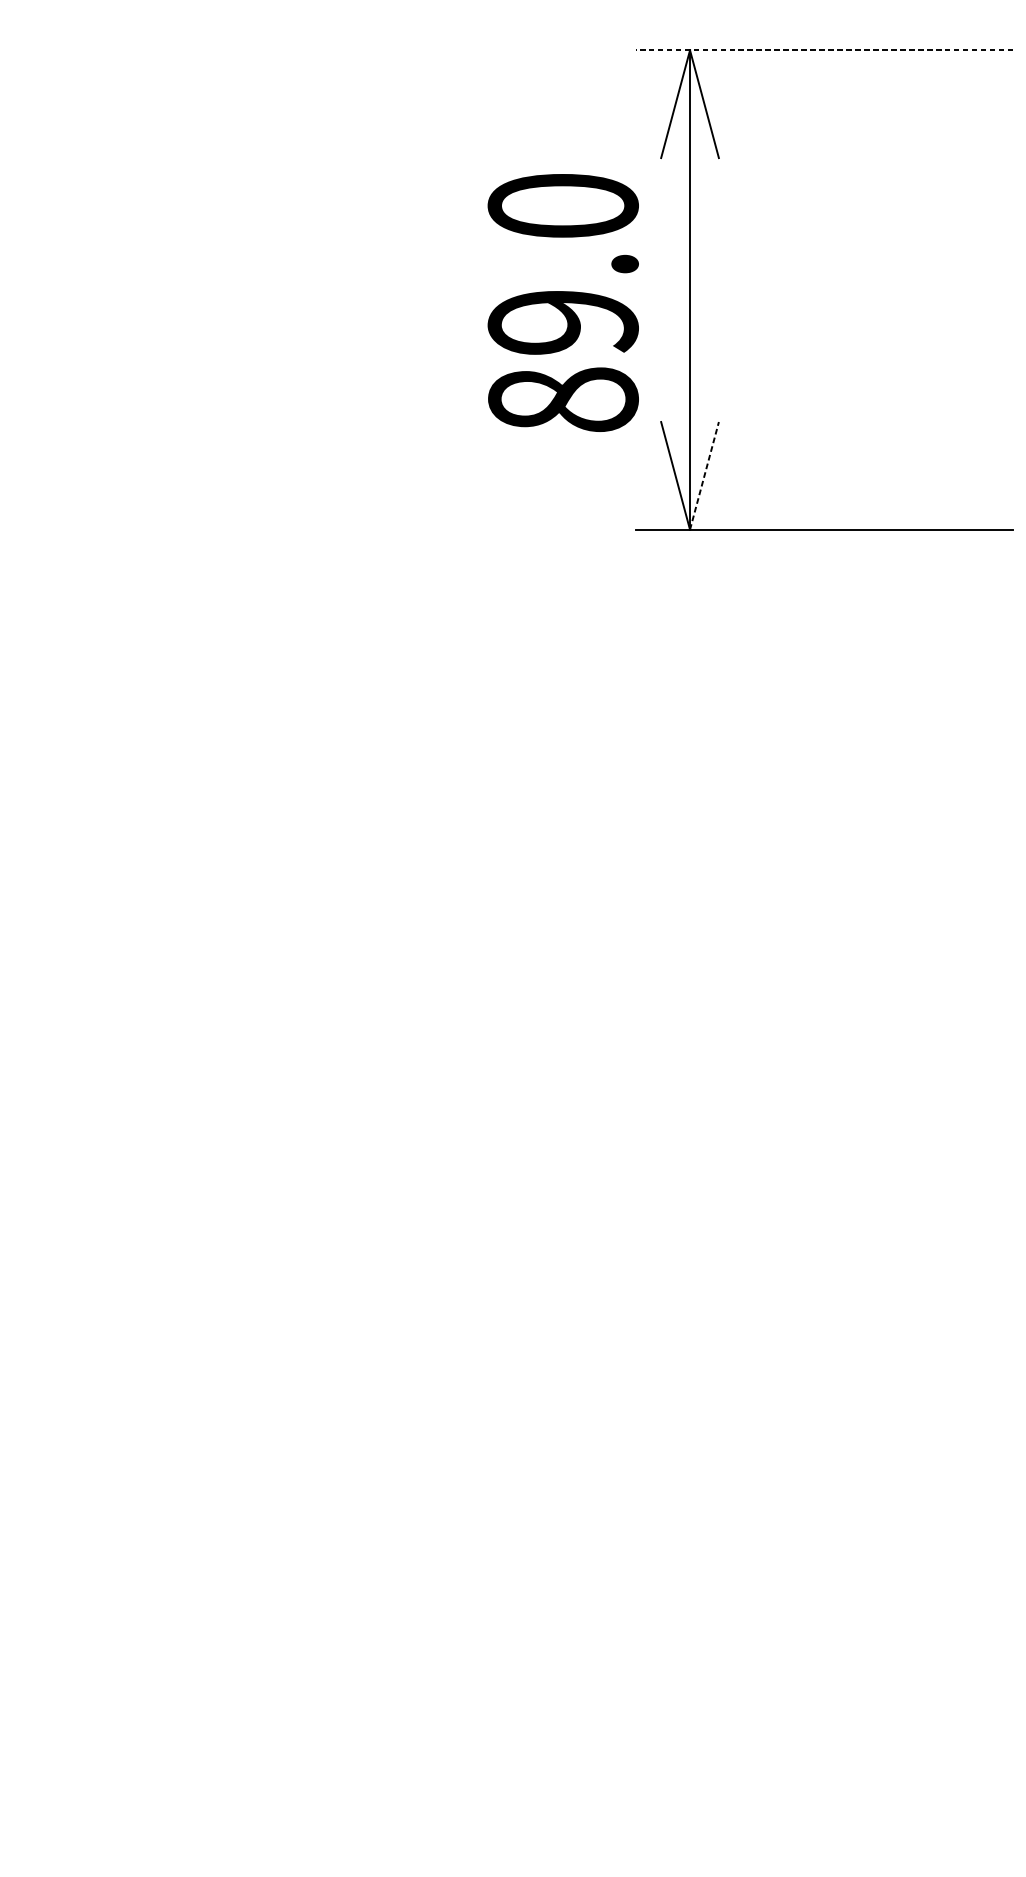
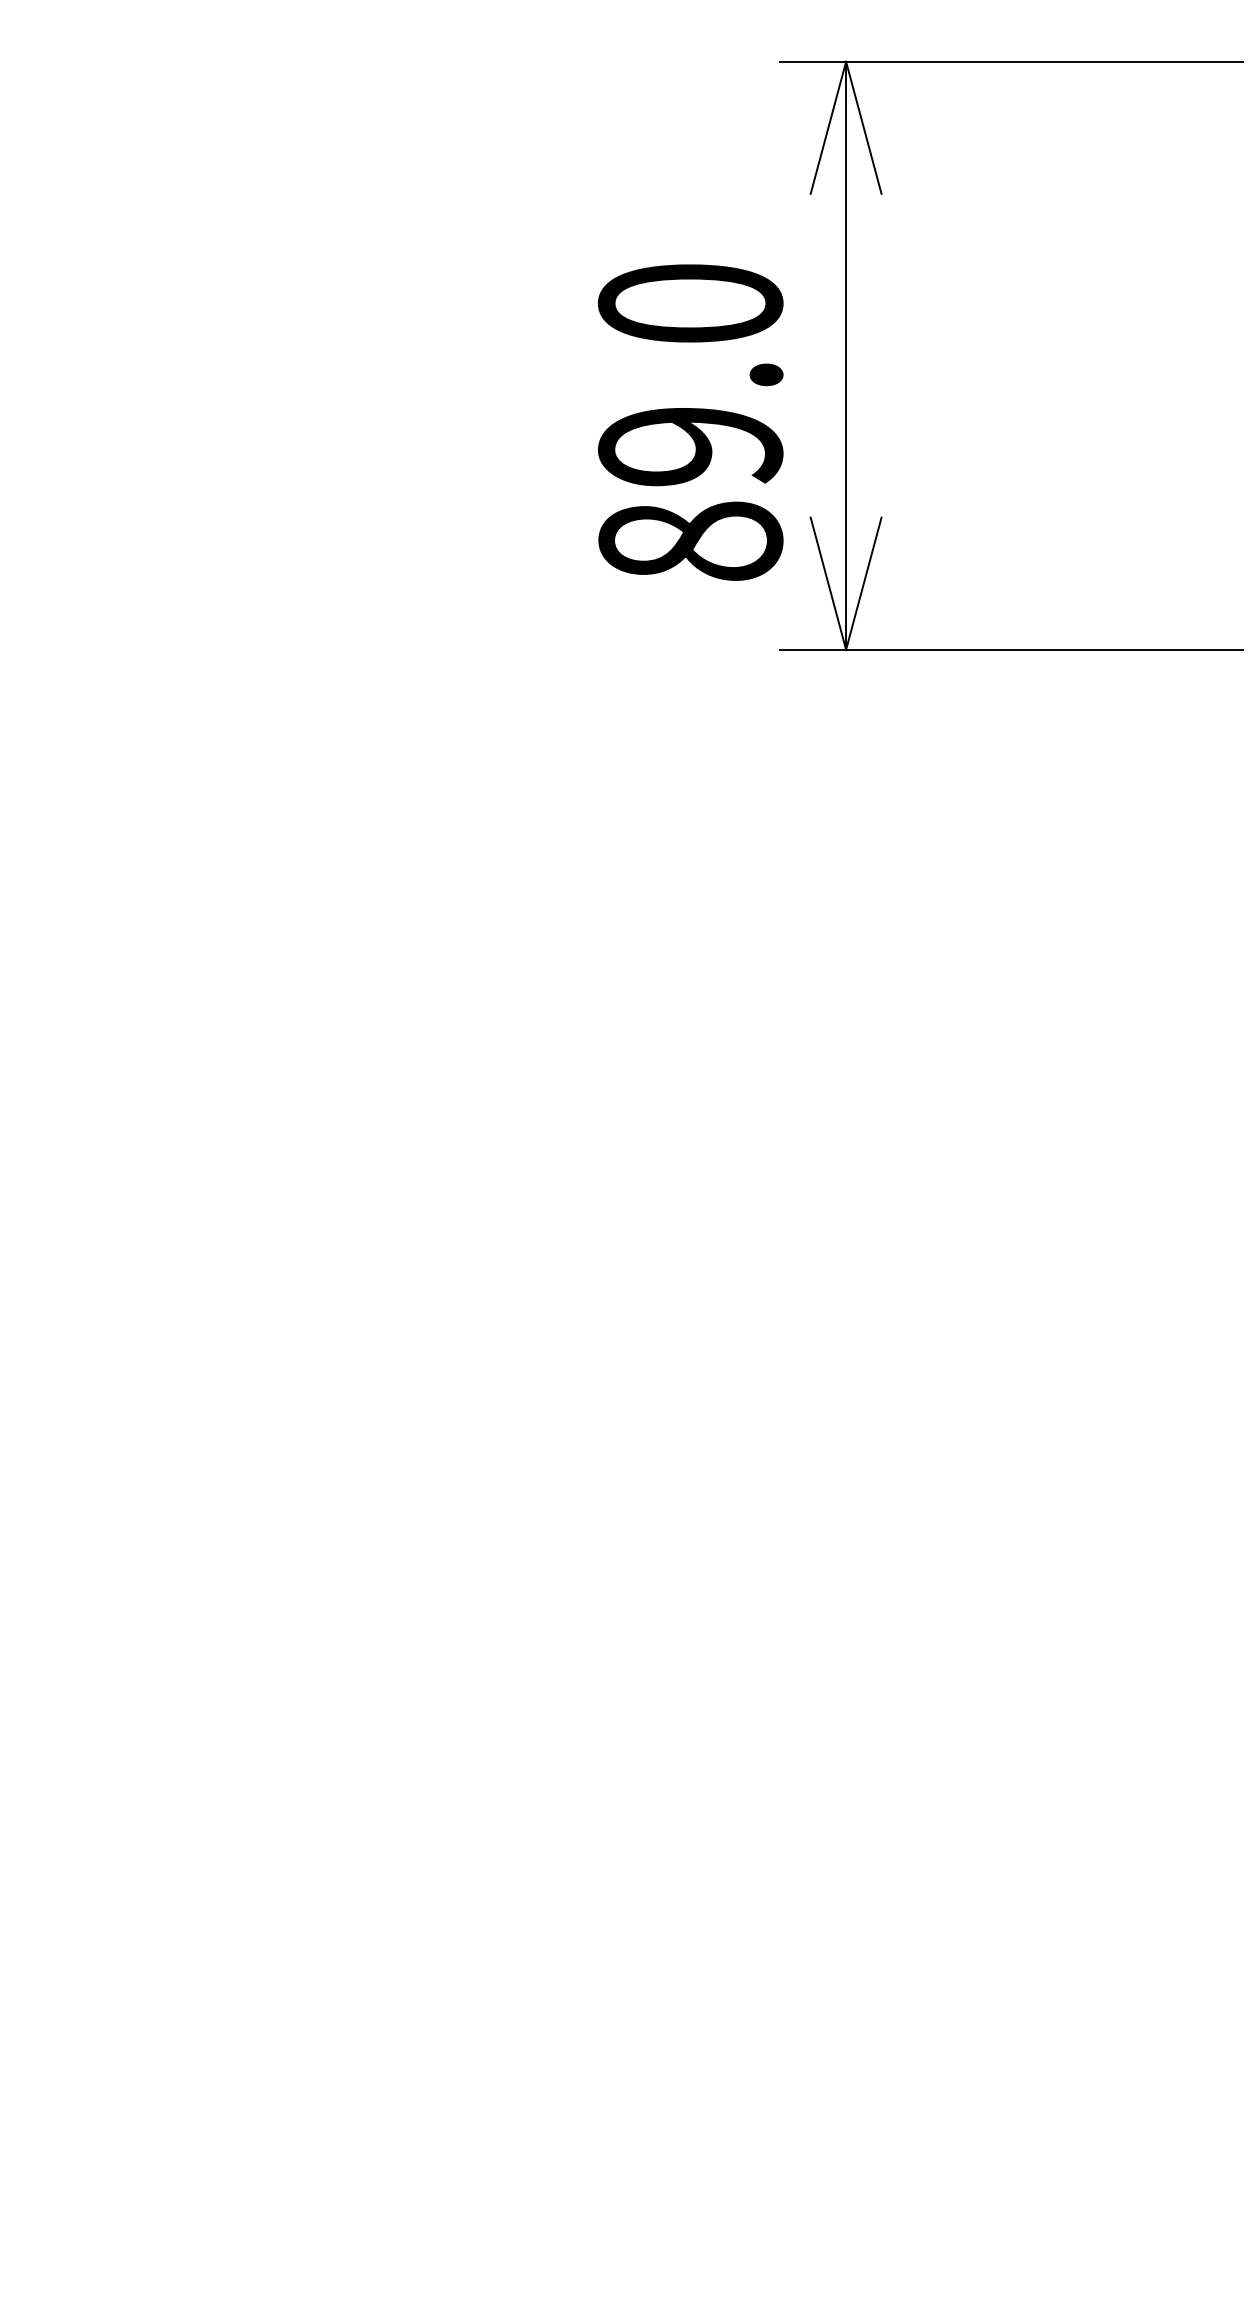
line: (824, 50) -> (1010, 61), dashed -> solid
text: (563, 302) -> (690, 422), moved
line: (704, 475) -> (863, 583), dashed -> solid

